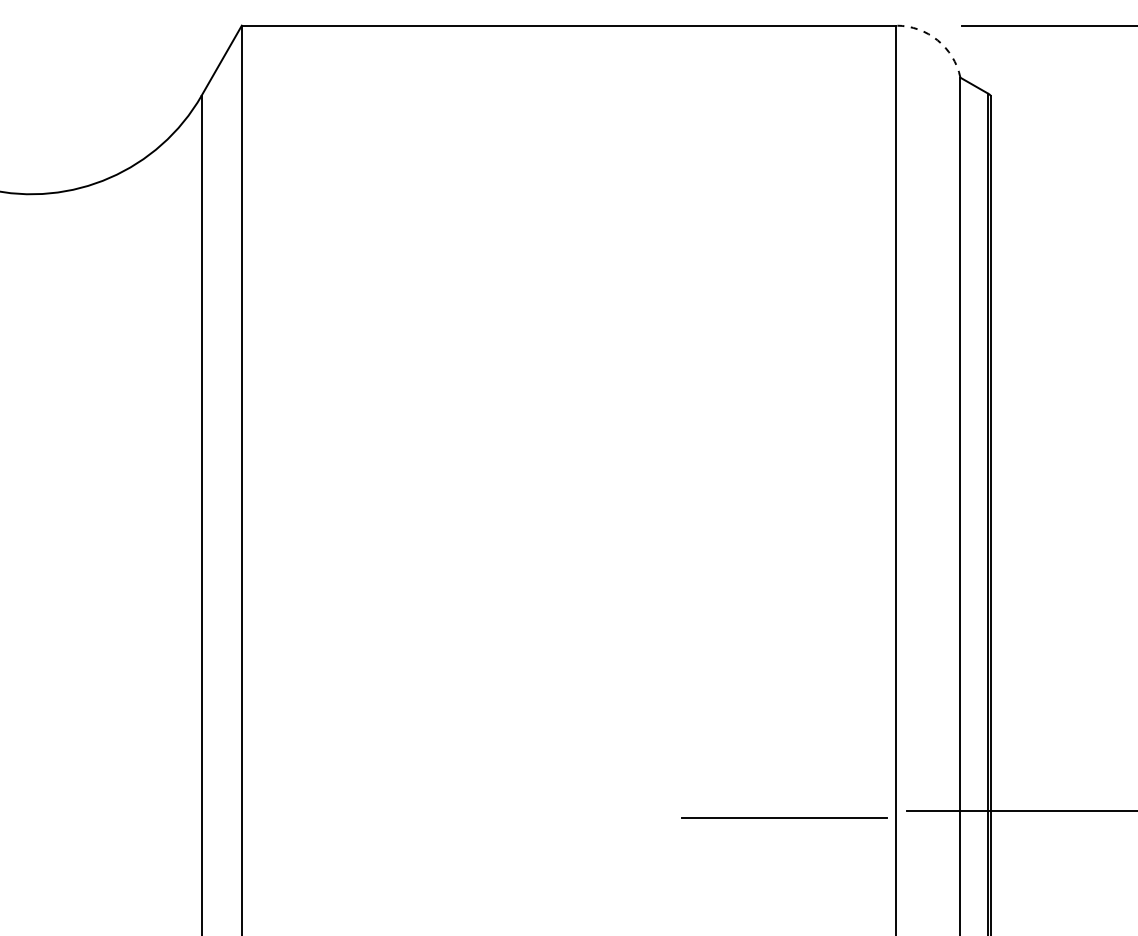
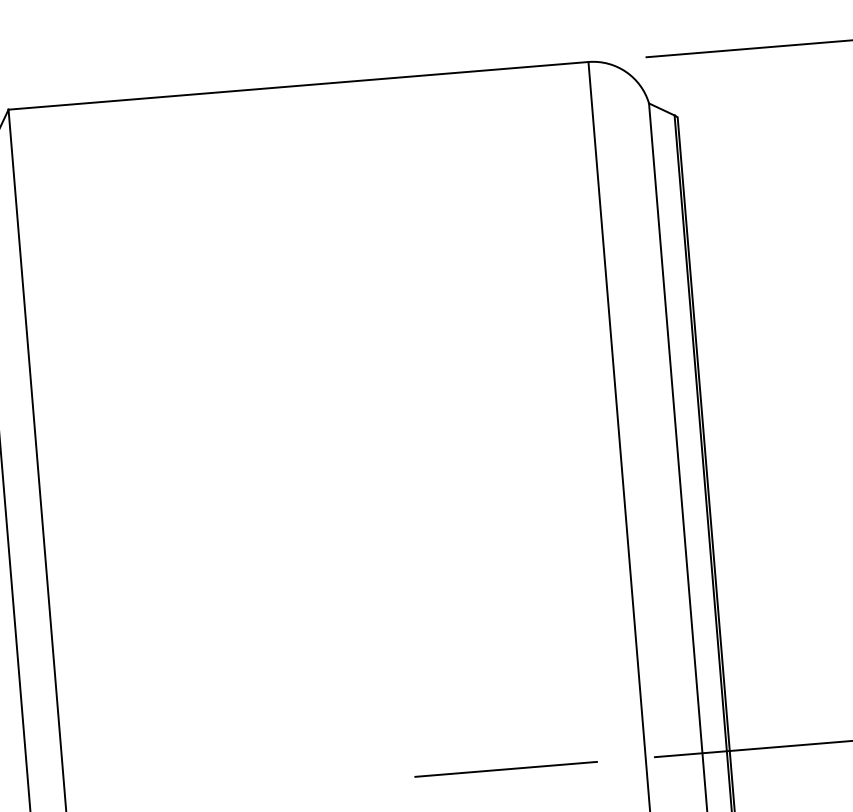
arc: (937, 40) -> (626, 72), dashed -> solid
line: (784, 817) -> (505, 768), moved

